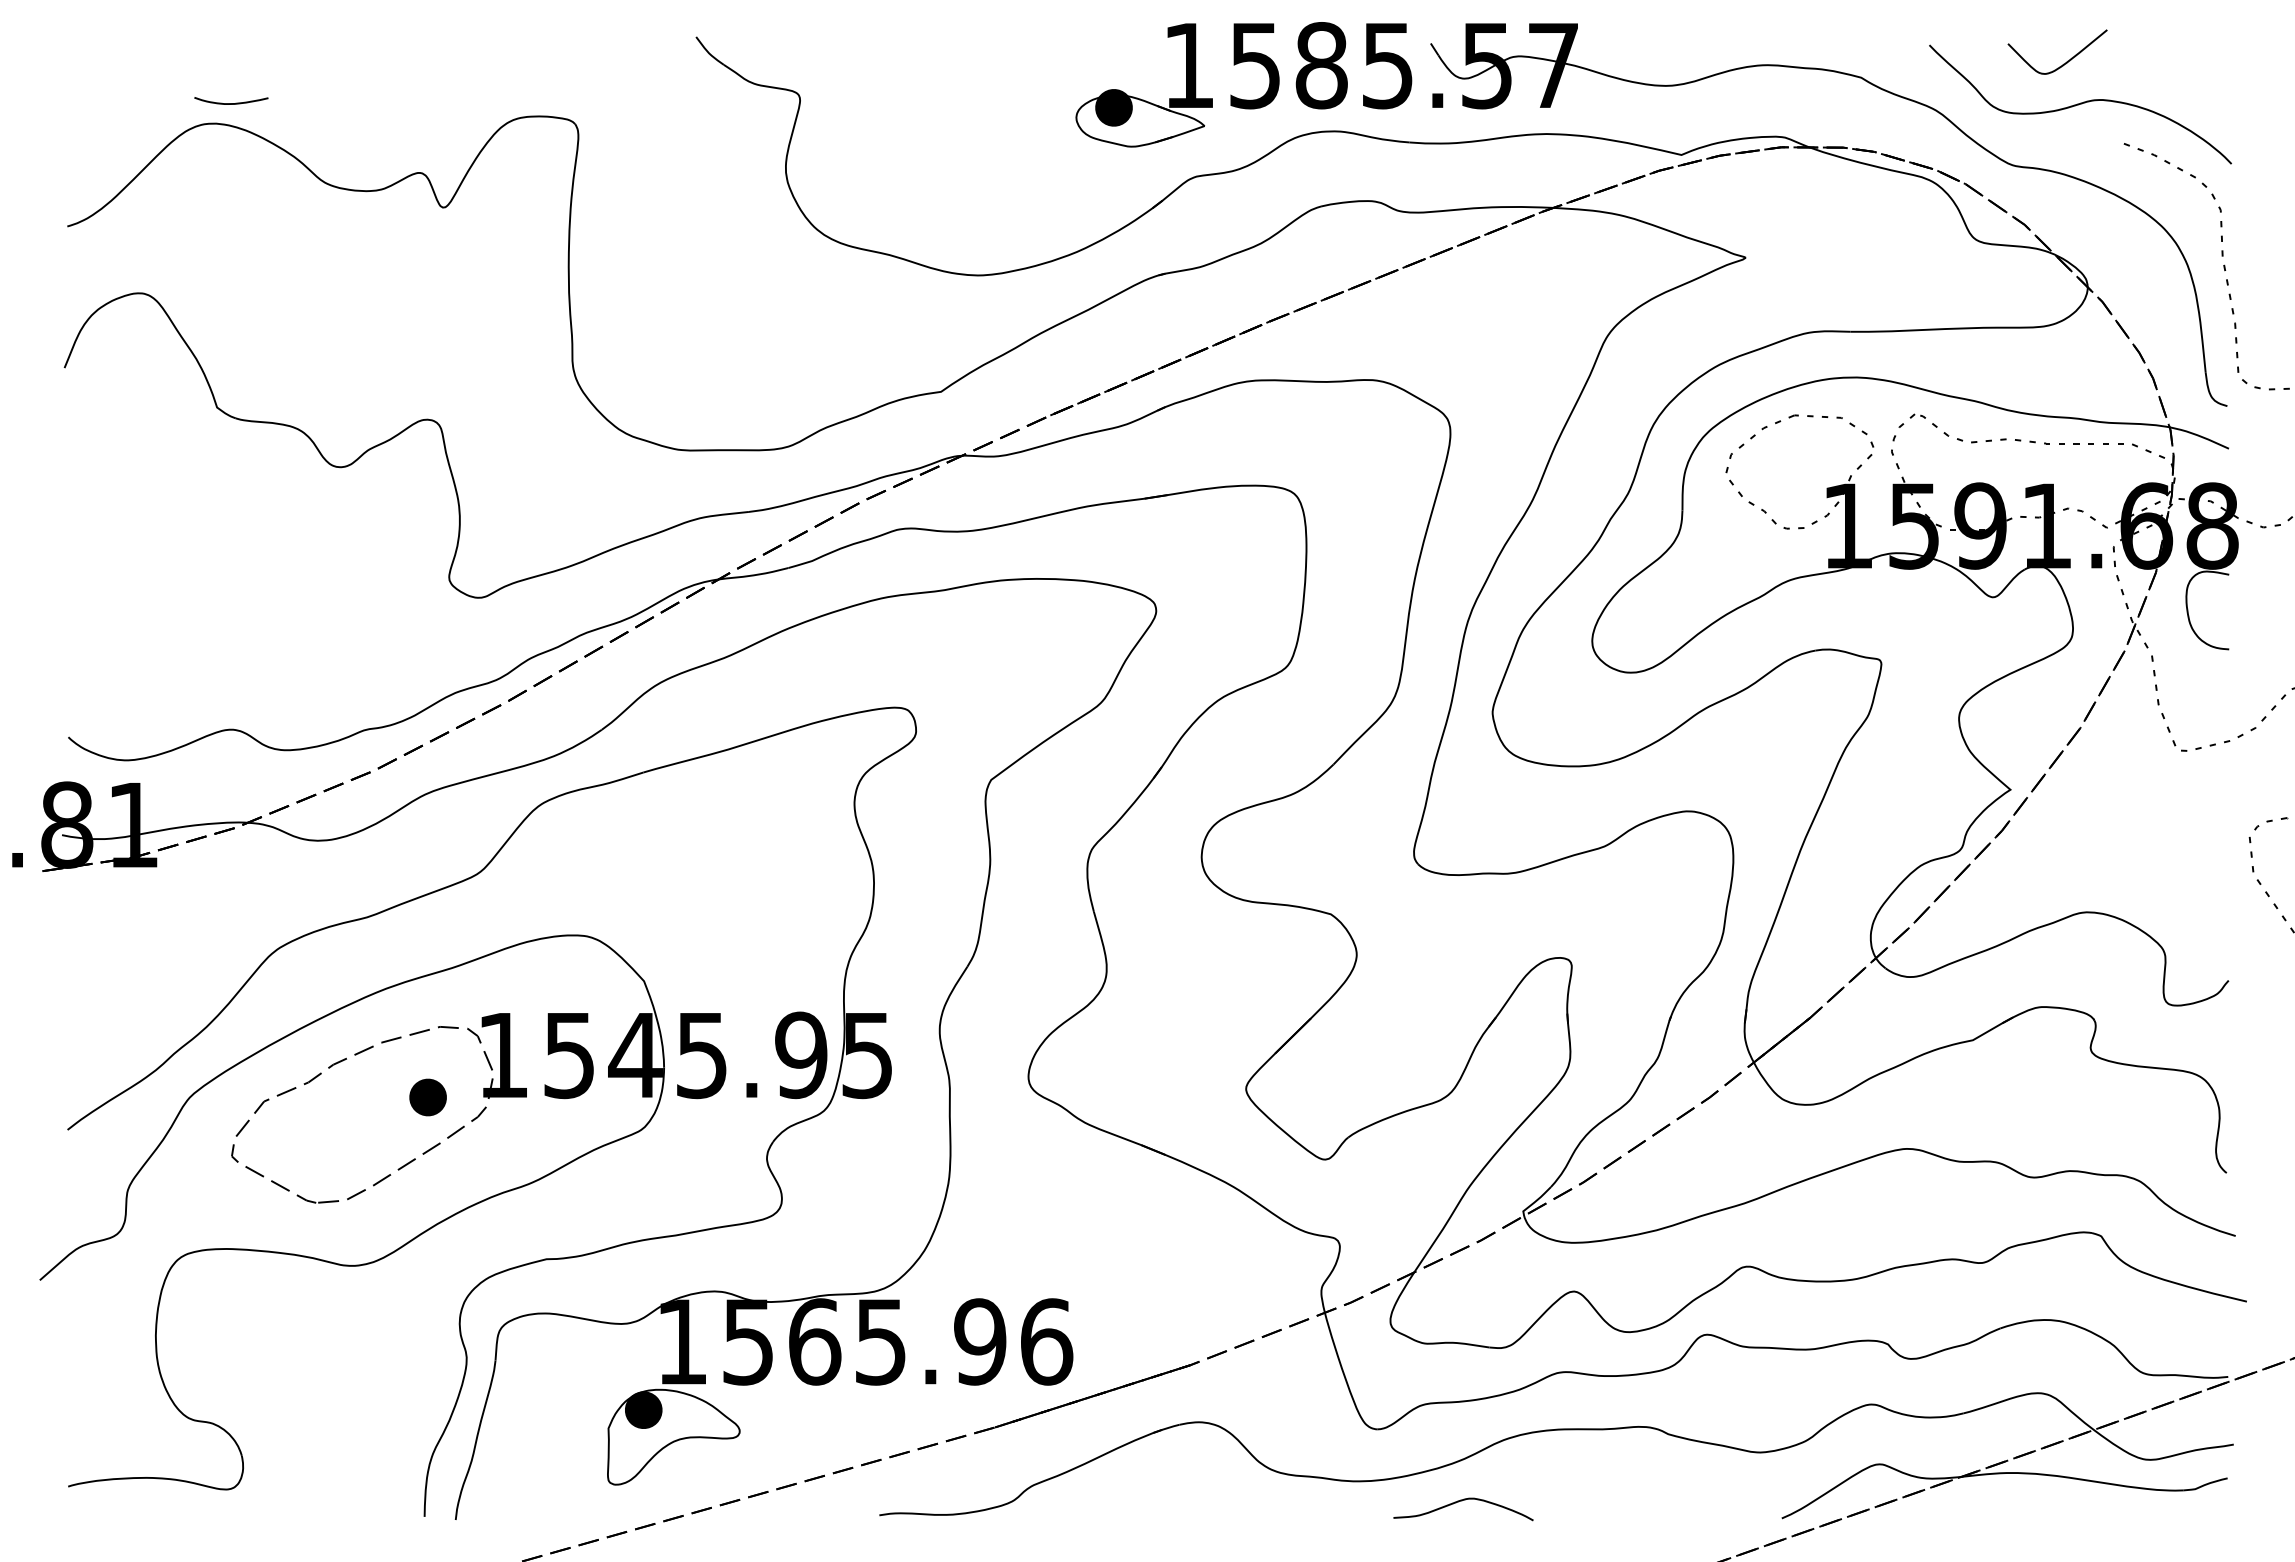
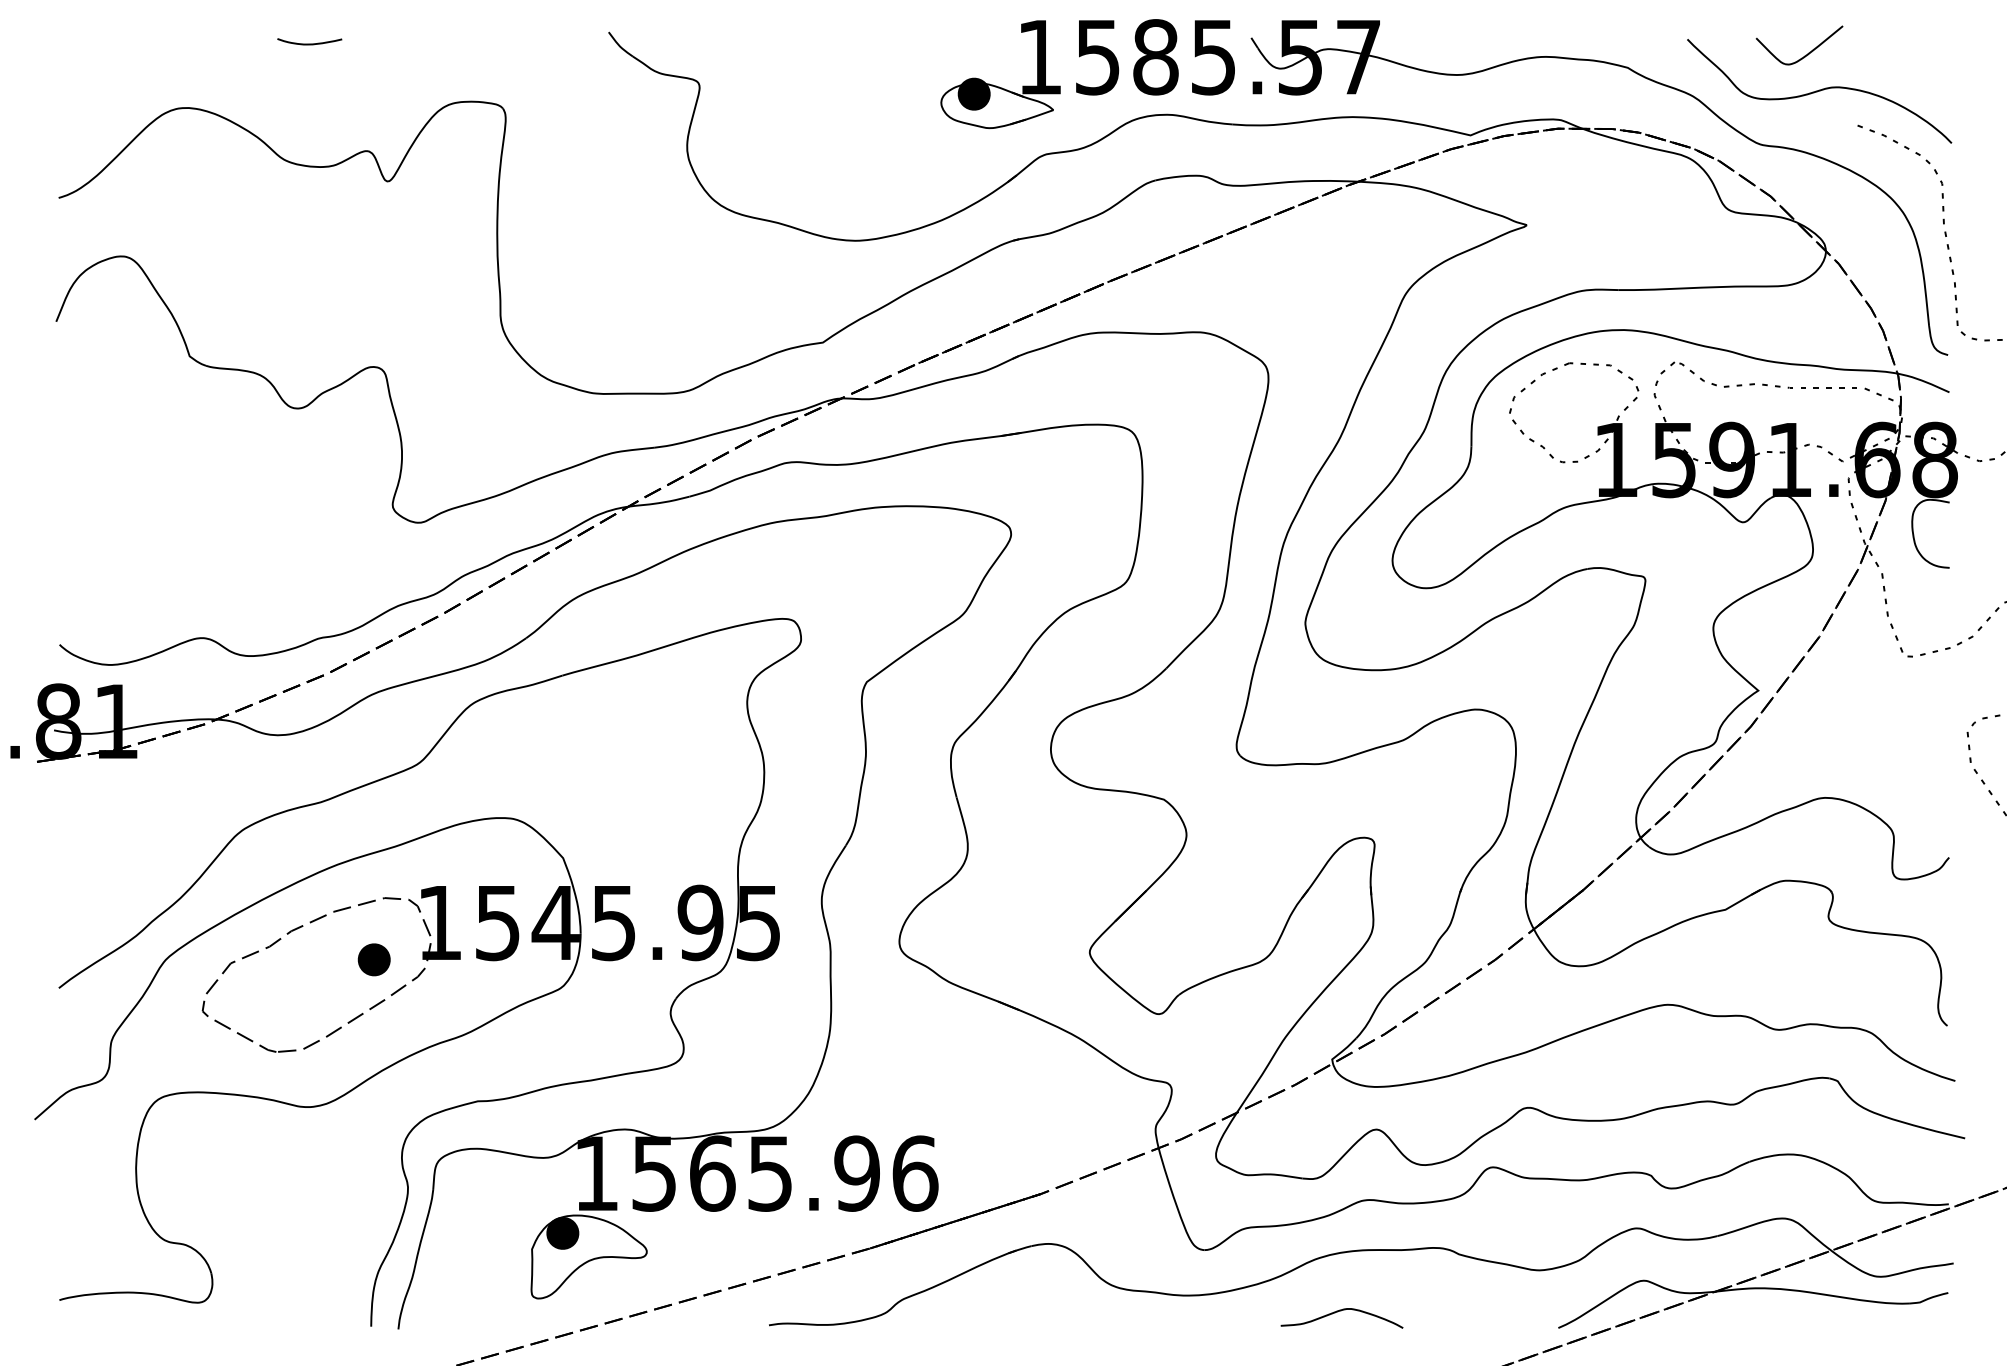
curve: (231, 103) -> (309, 44), moved
curve: (1462, 1501) -> (1341, 1311), moved

